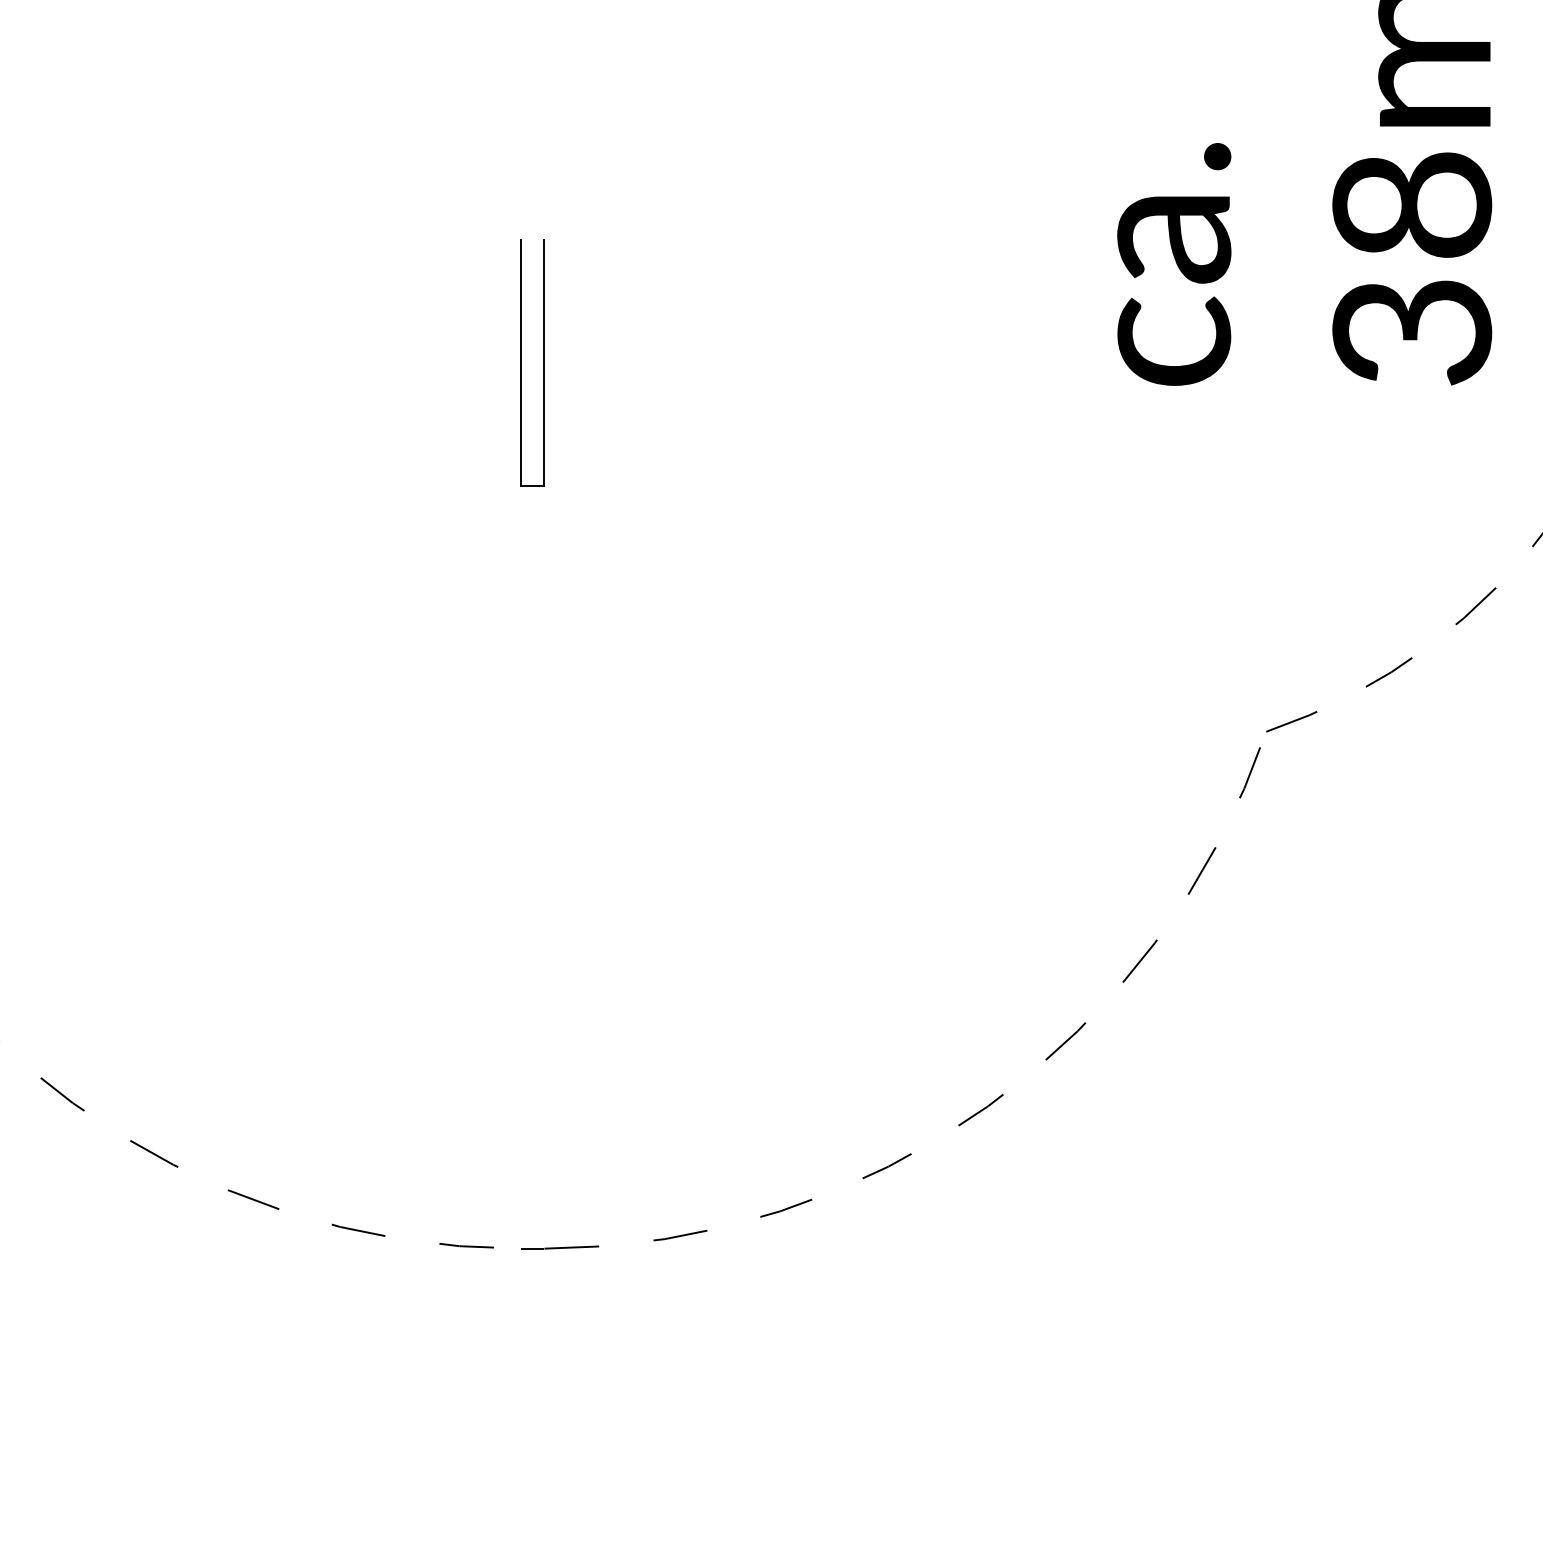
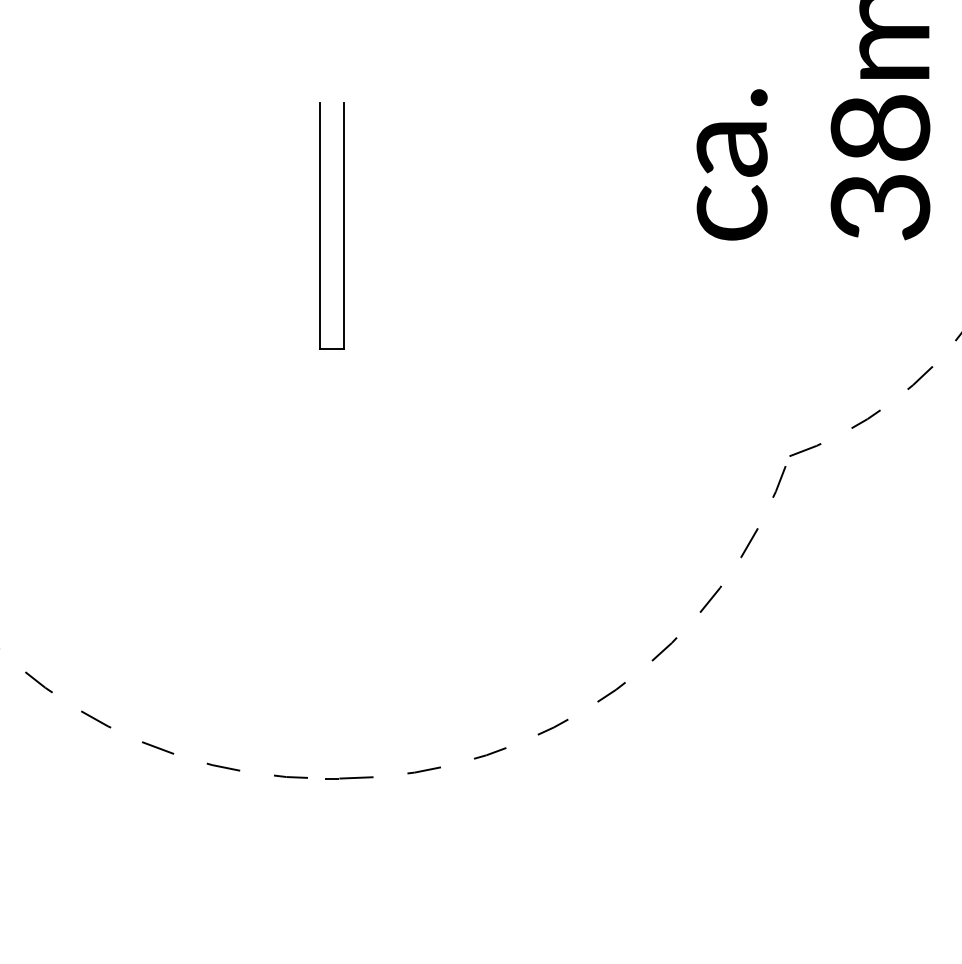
part: (531, 363) -> (331, 226), size x1.6

